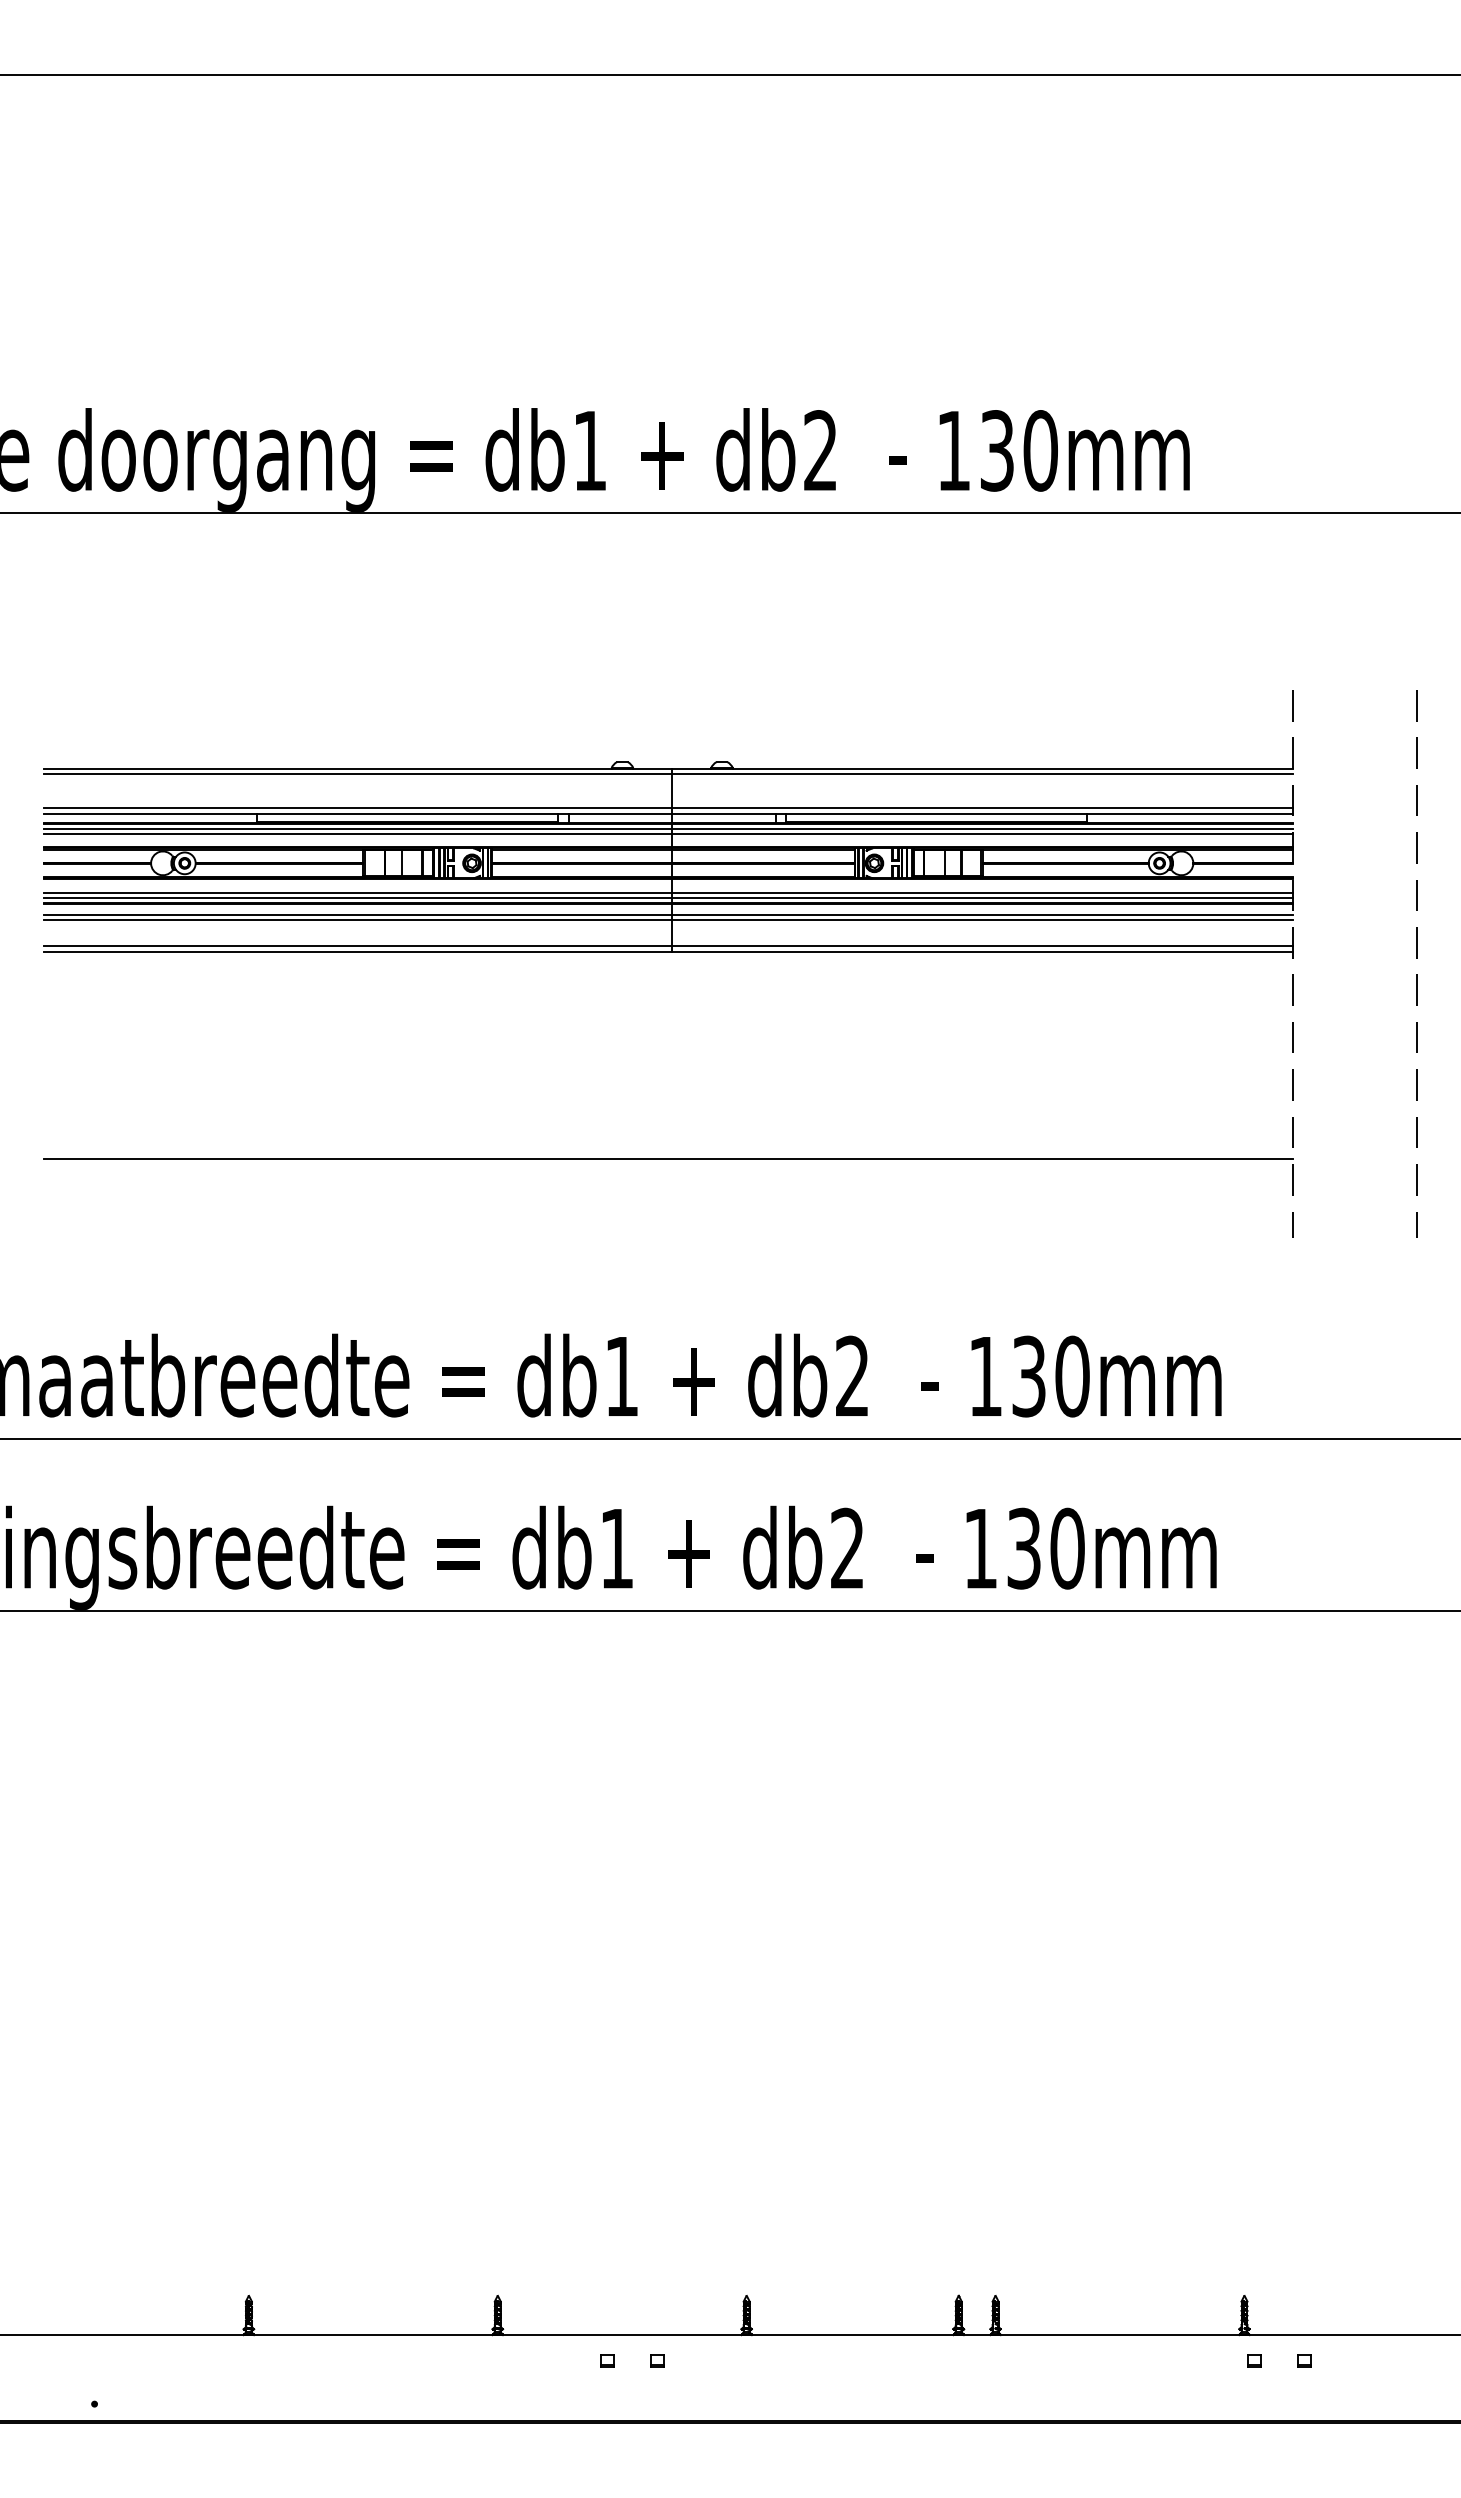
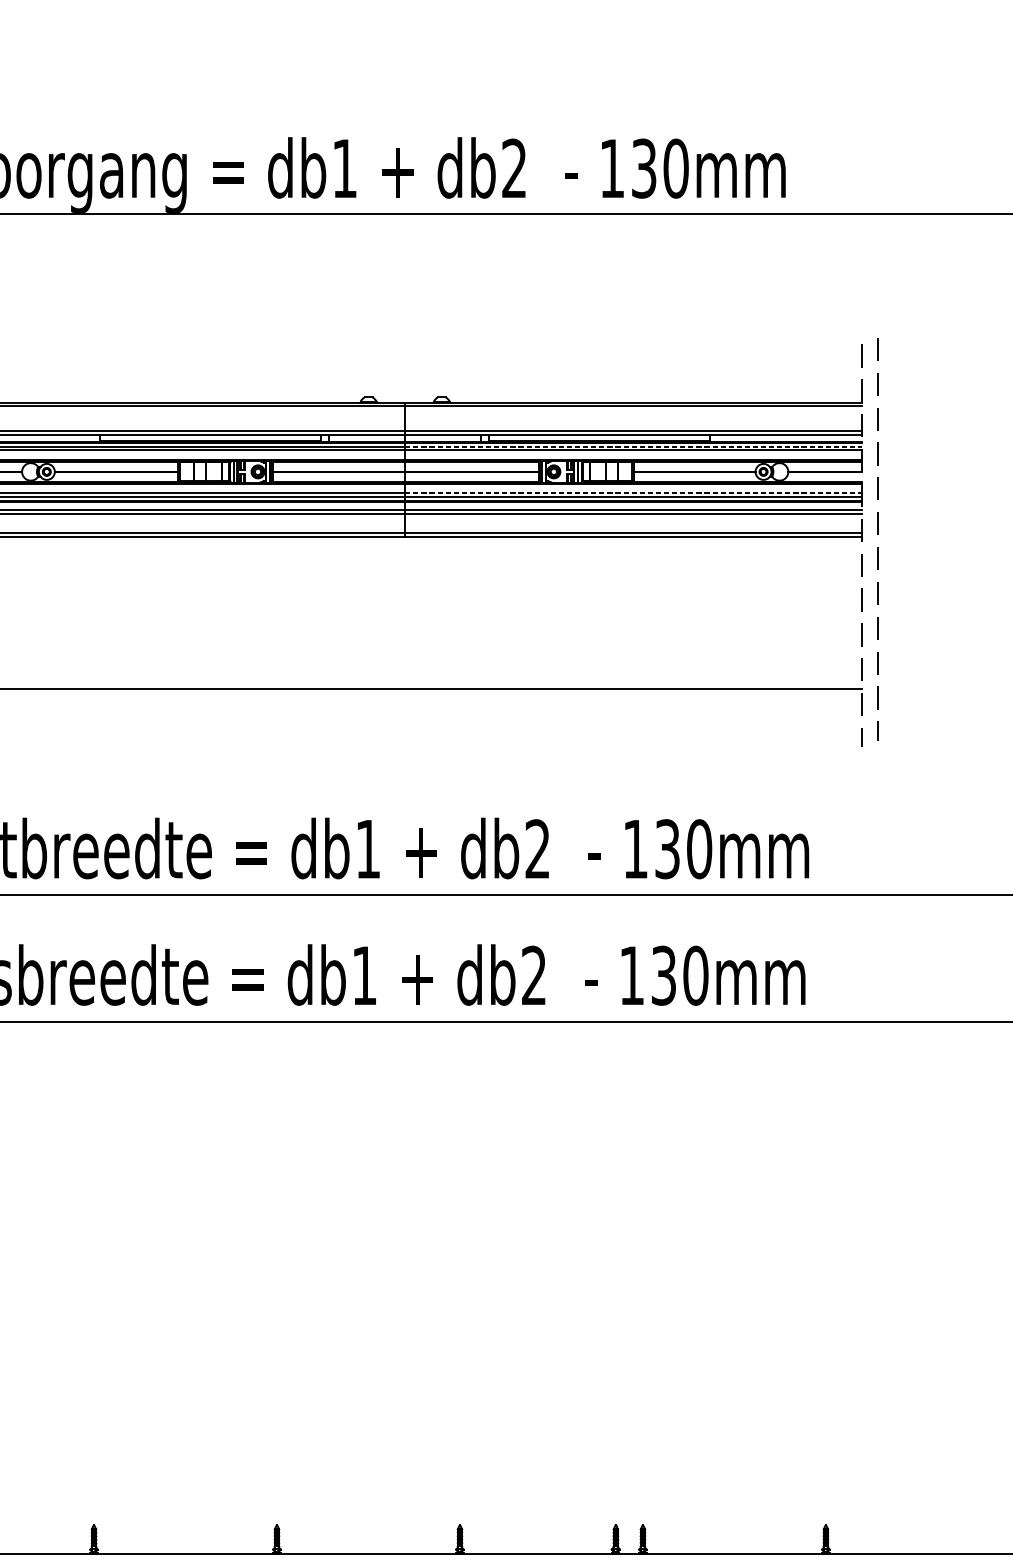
line: (983, 829) -> (634, 447), solid -> dashed
line: (983, 892) -> (634, 493), solid -> dashed
line: (1416, 958) -> (877, 535), moved

